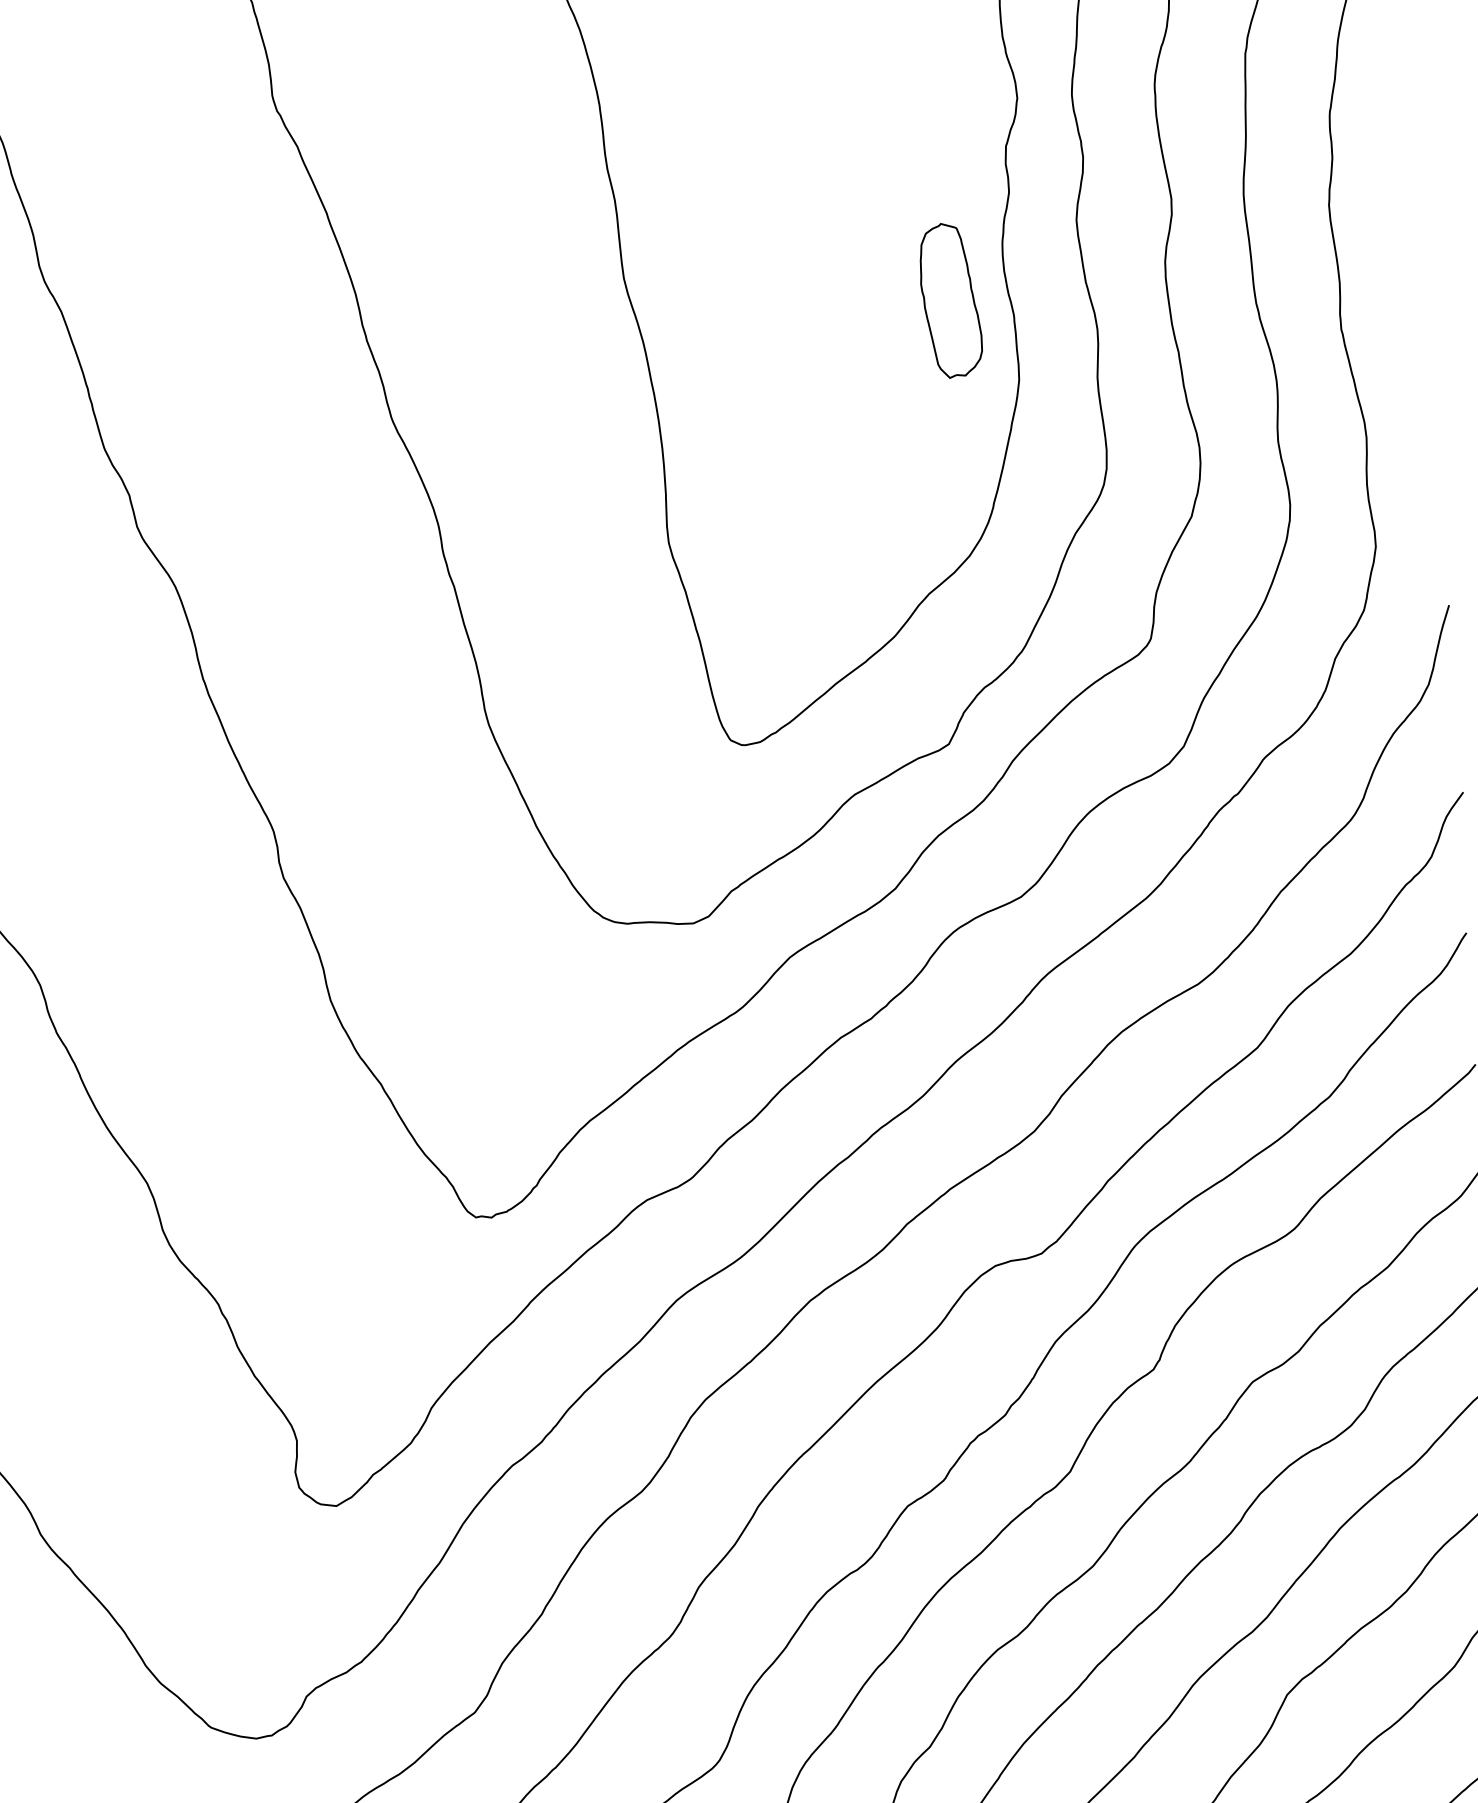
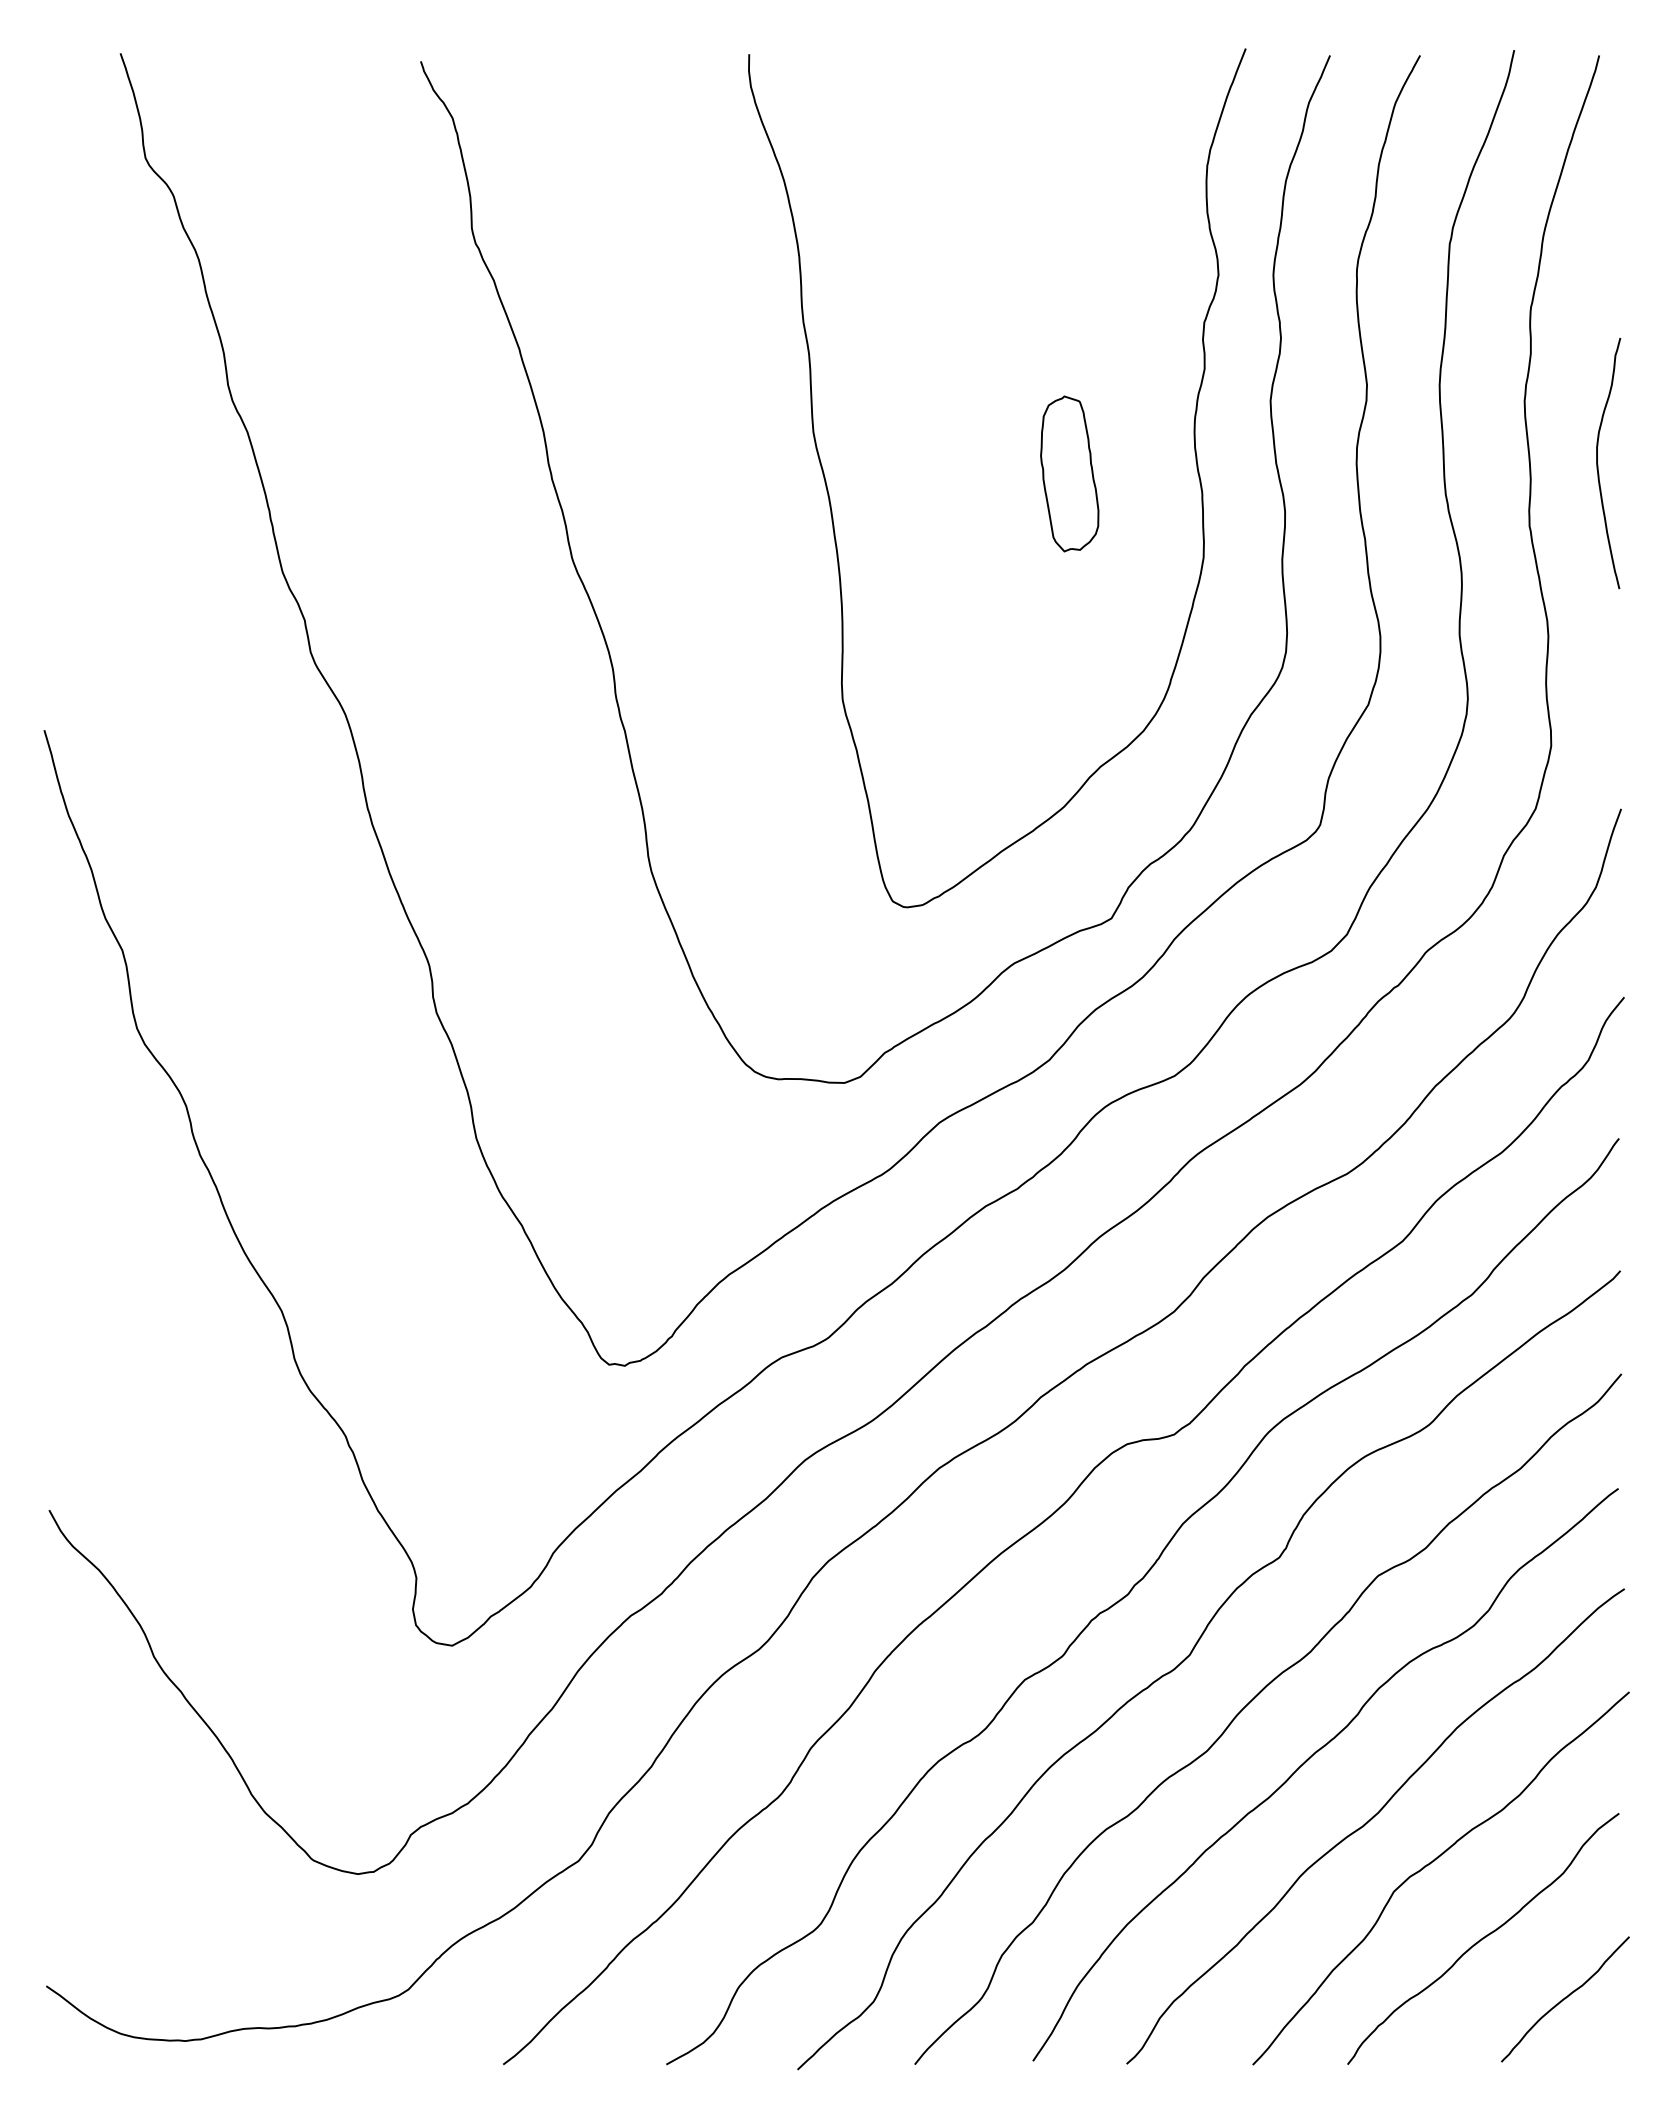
curve: (1406, 264) -> (1598, 464), added
part: (950, 300) -> (1069, 473), moved

